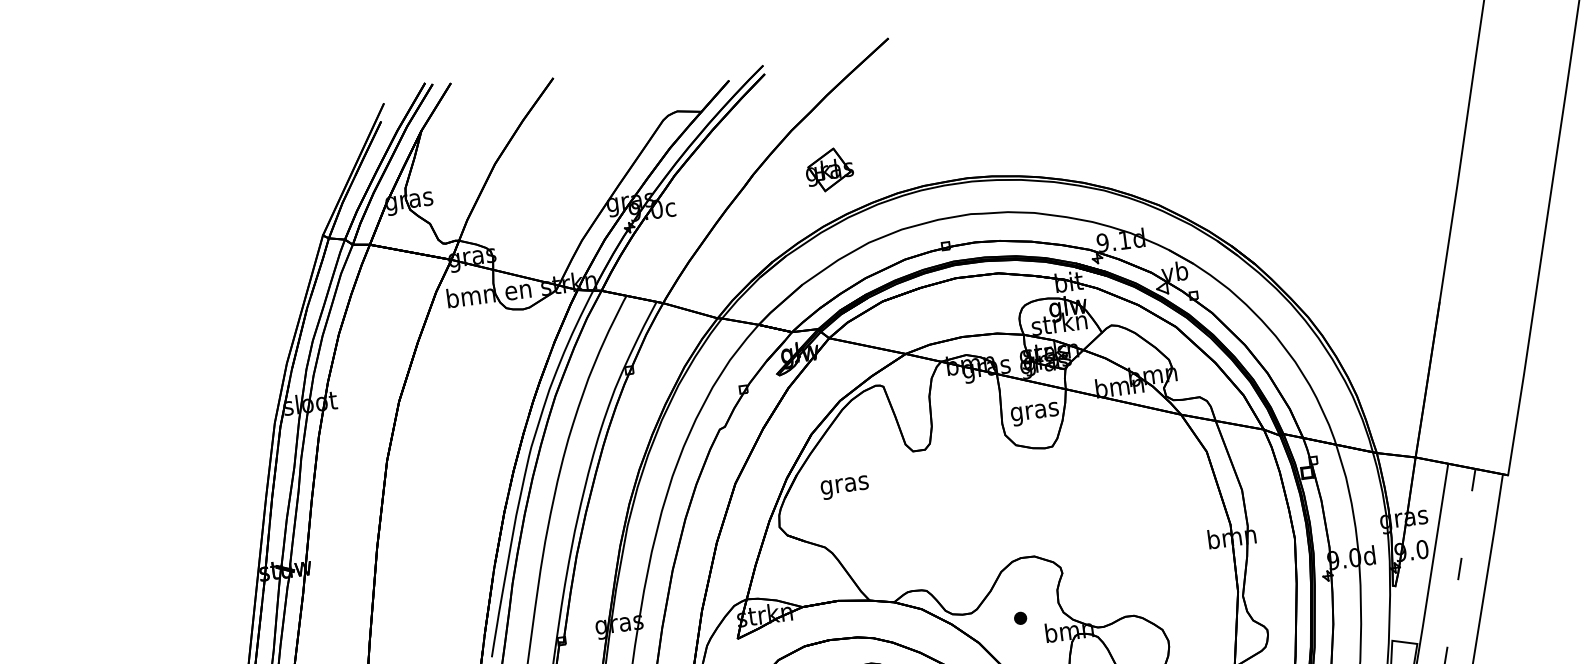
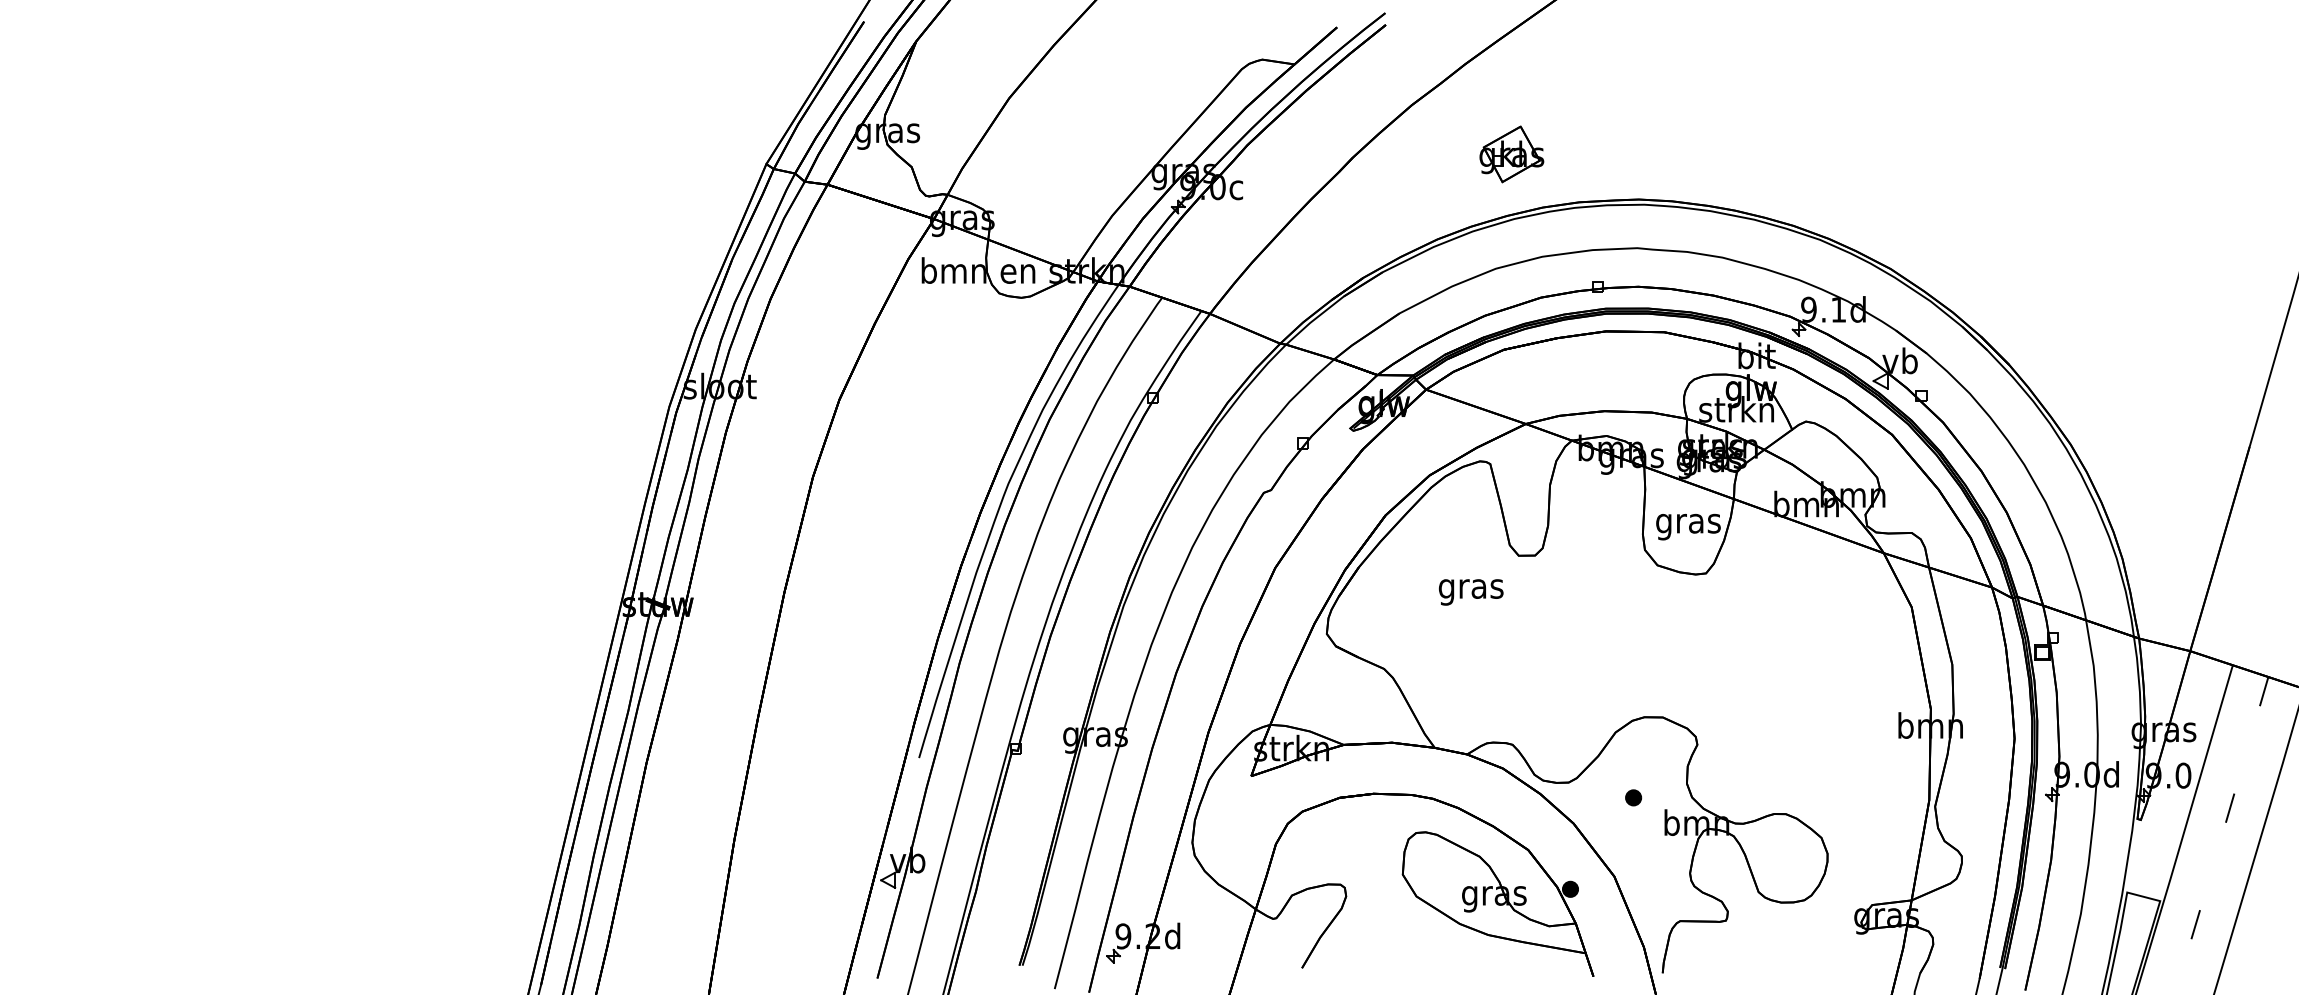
part: (829, 169) -> (1511, 154), moved
text: (845, 487) -> (1471, 592), moved

